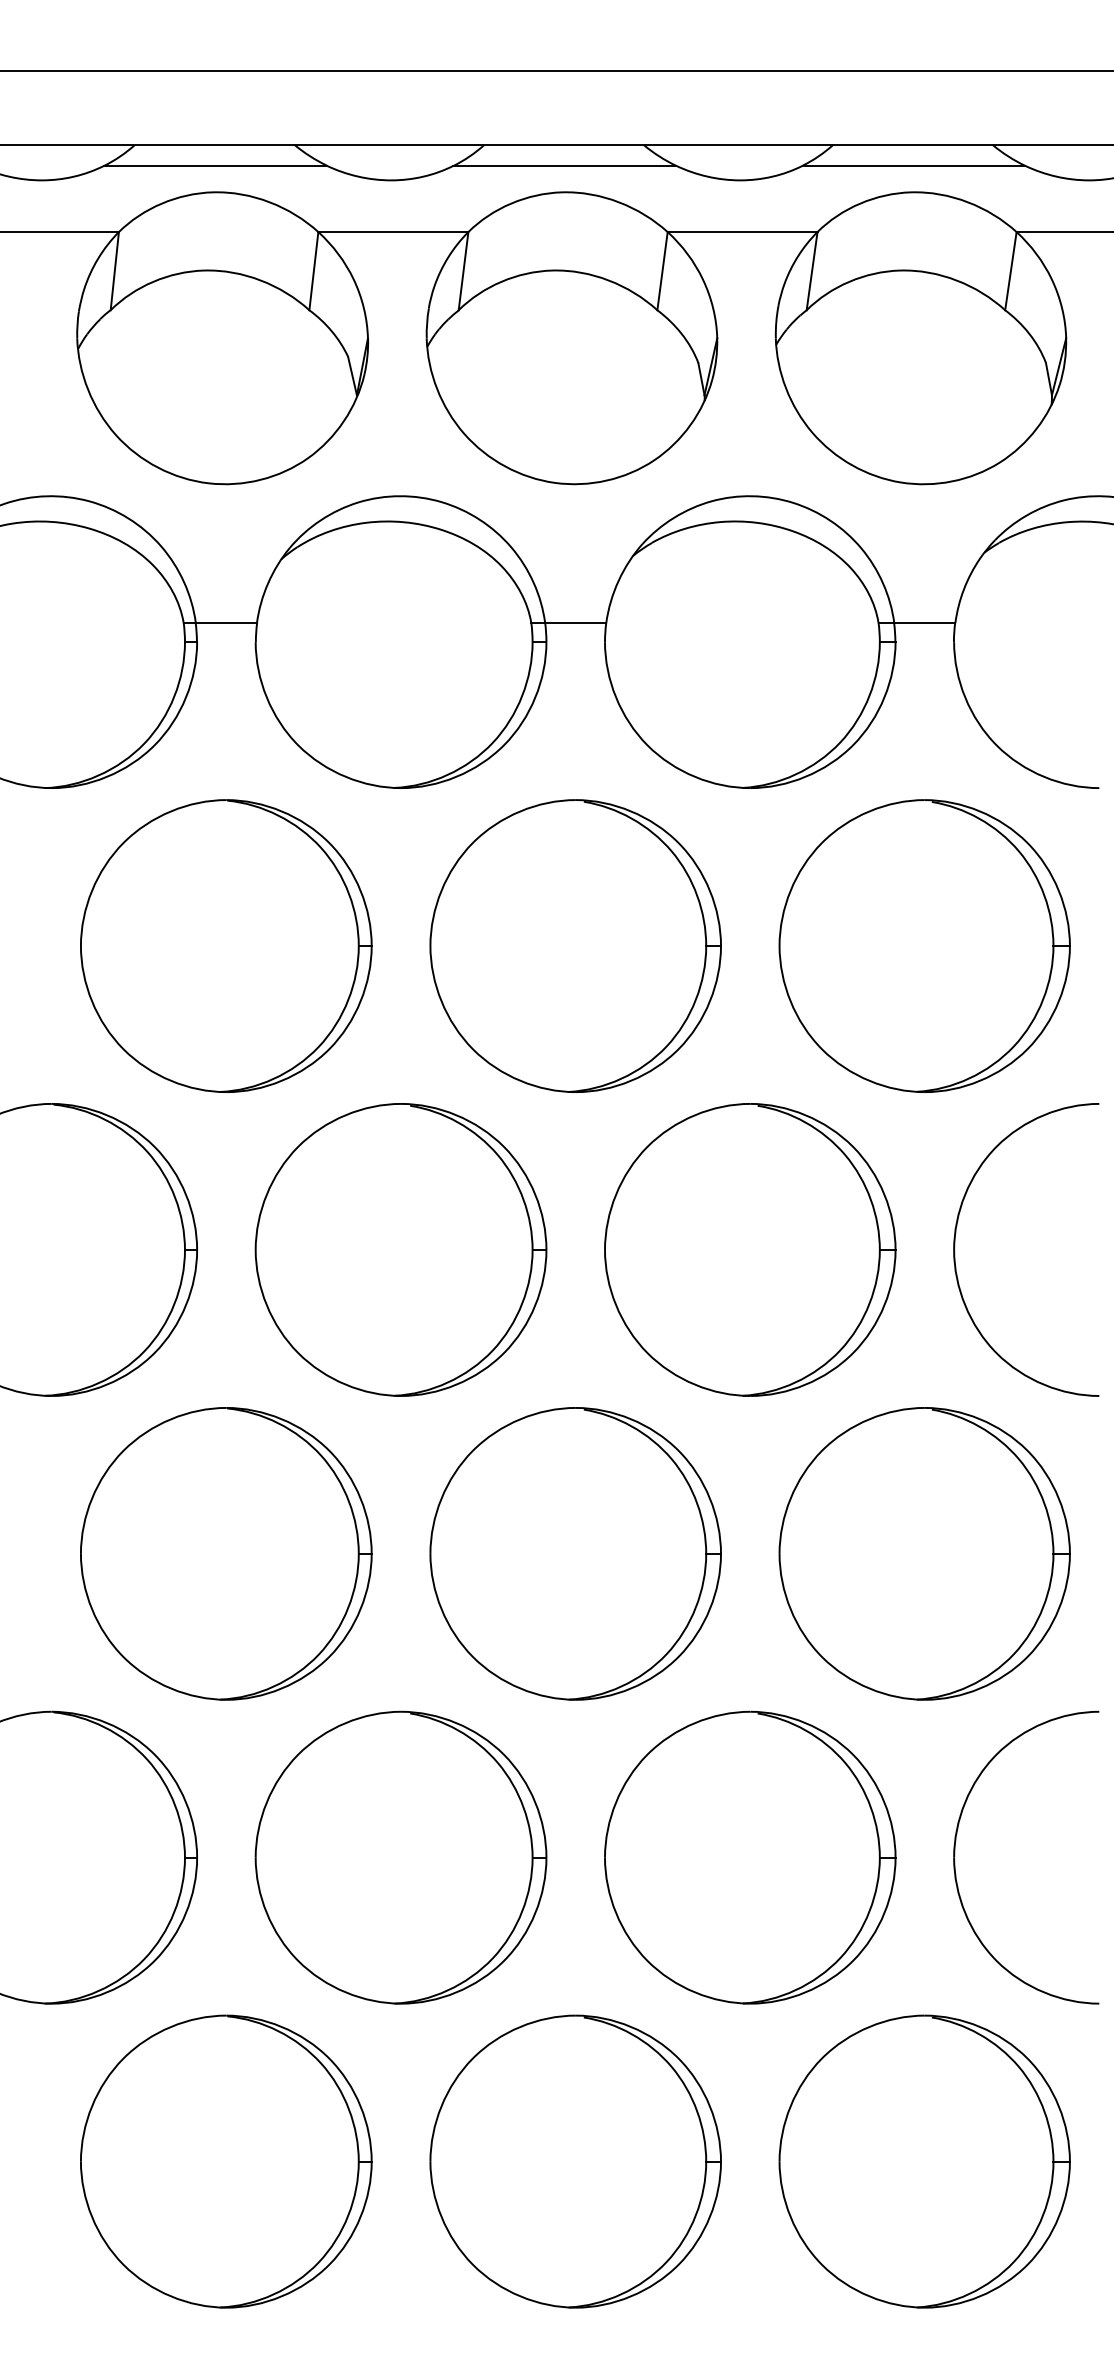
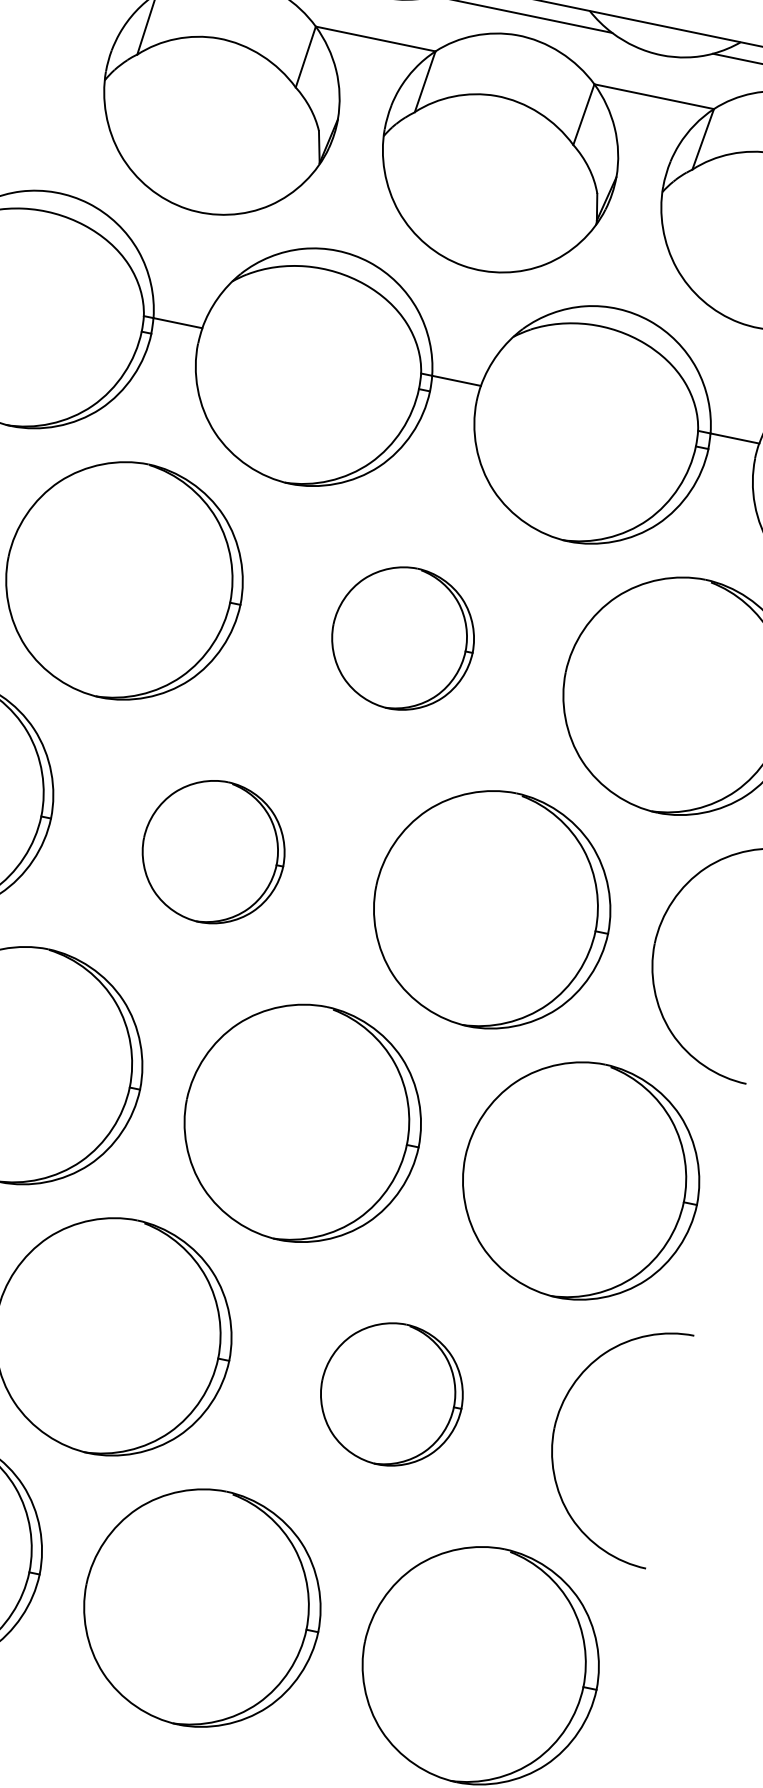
part: (575, 945) -> (403, 638), size x0.6
part: (400, 1249) -> (213, 851), size x0.6
part: (750, 1857) -> (392, 1394), size x0.6

